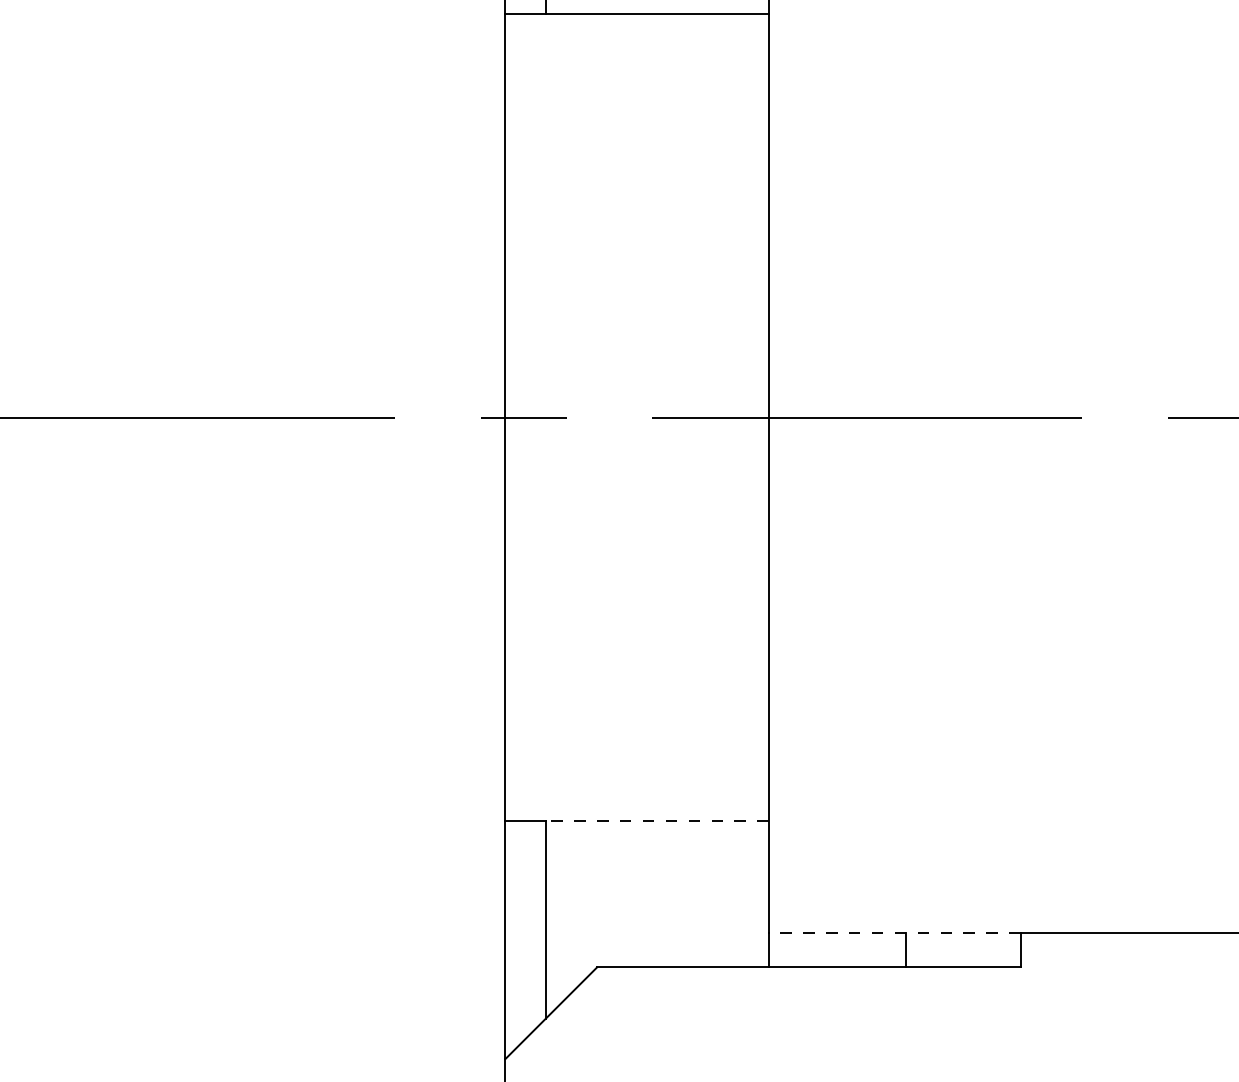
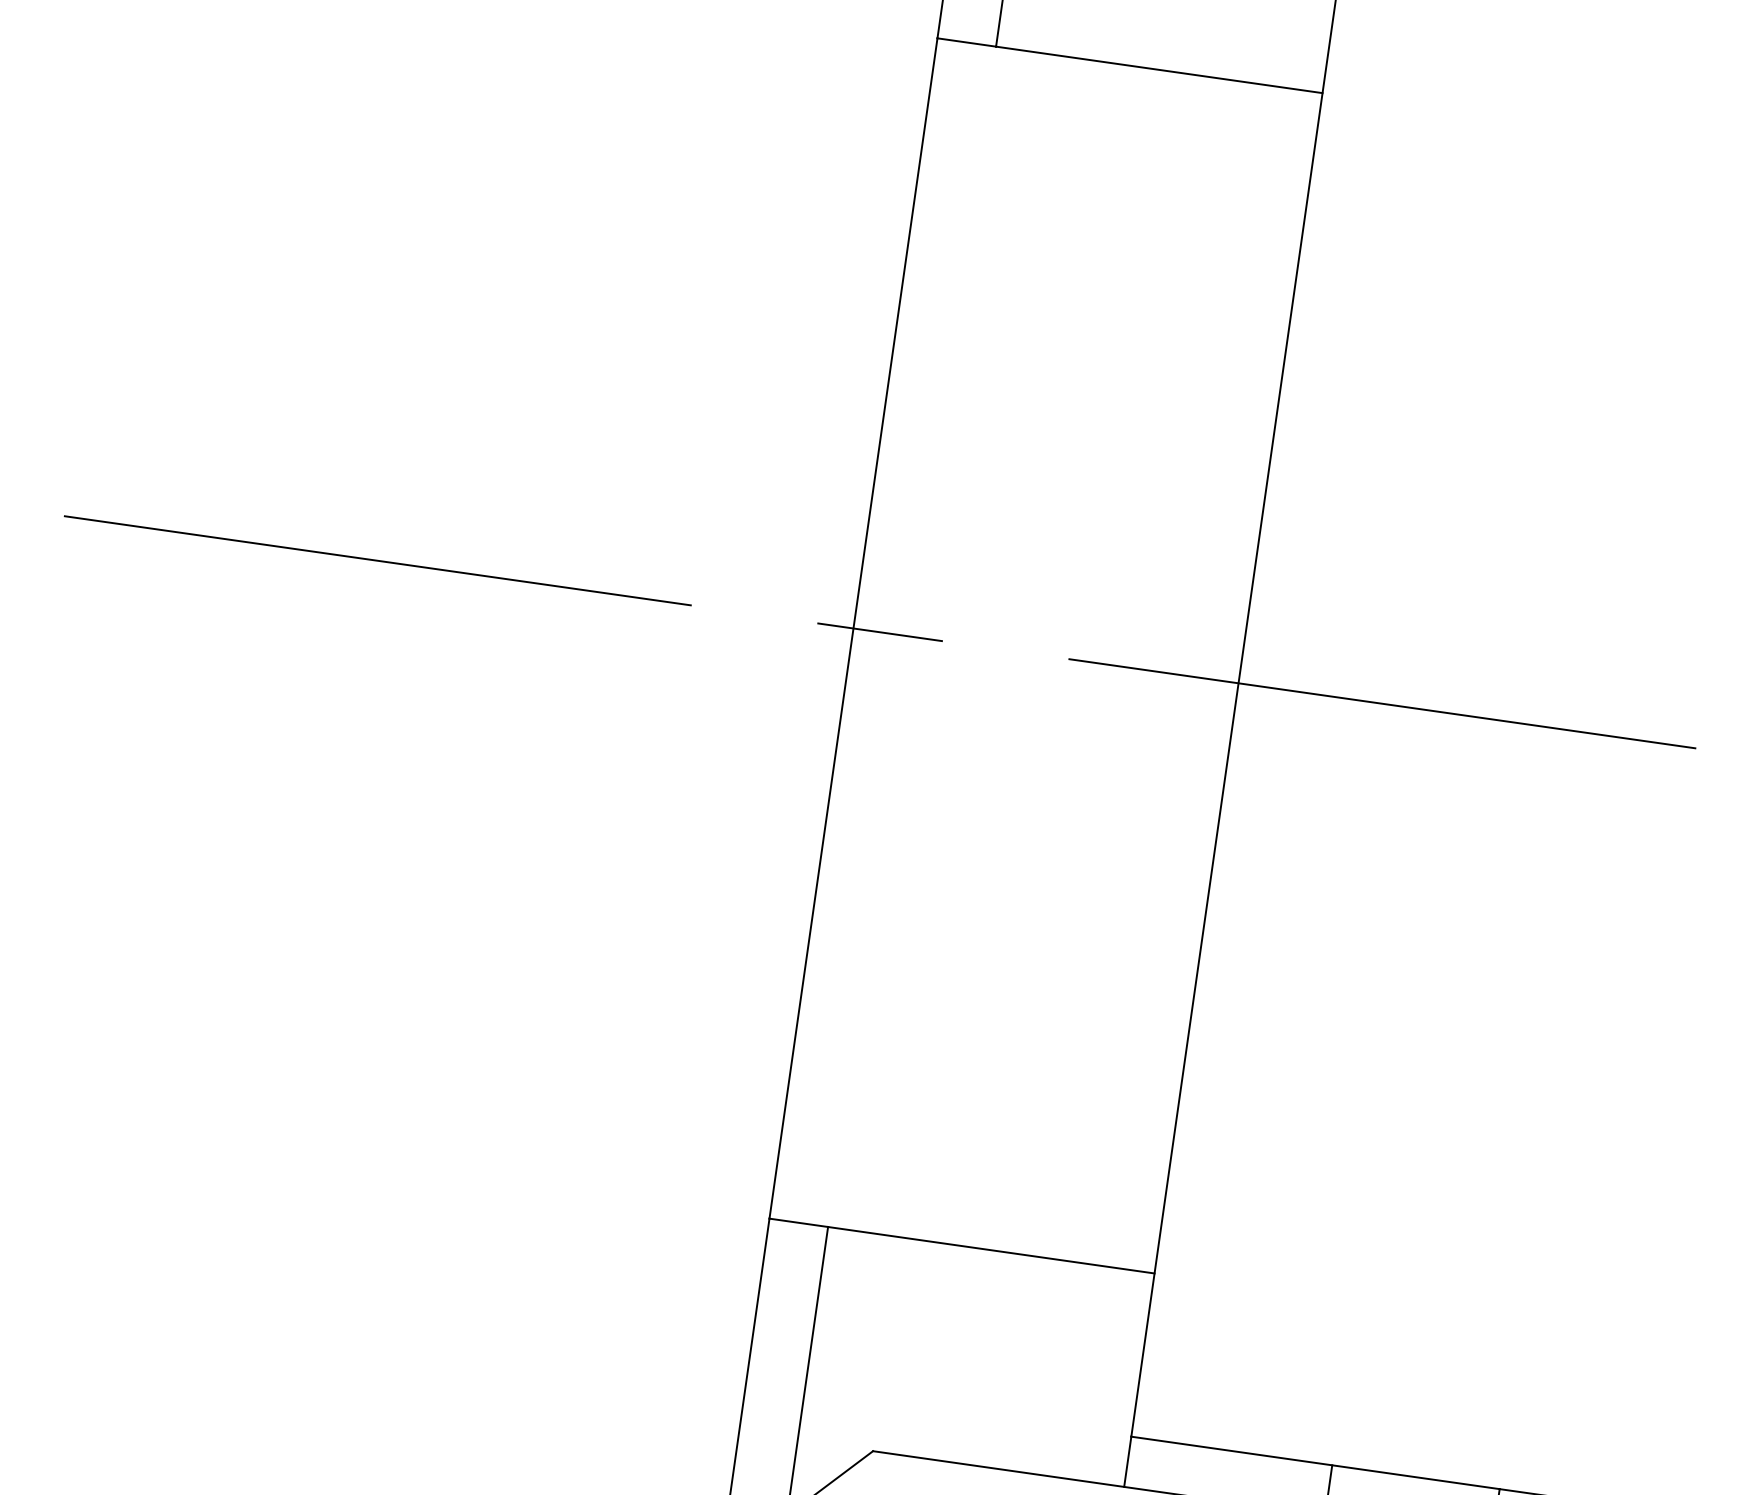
line: (657, 821) -> (991, 1250), dashed -> solid
line: (894, 933) -> (1315, 1463), dashed -> solid

